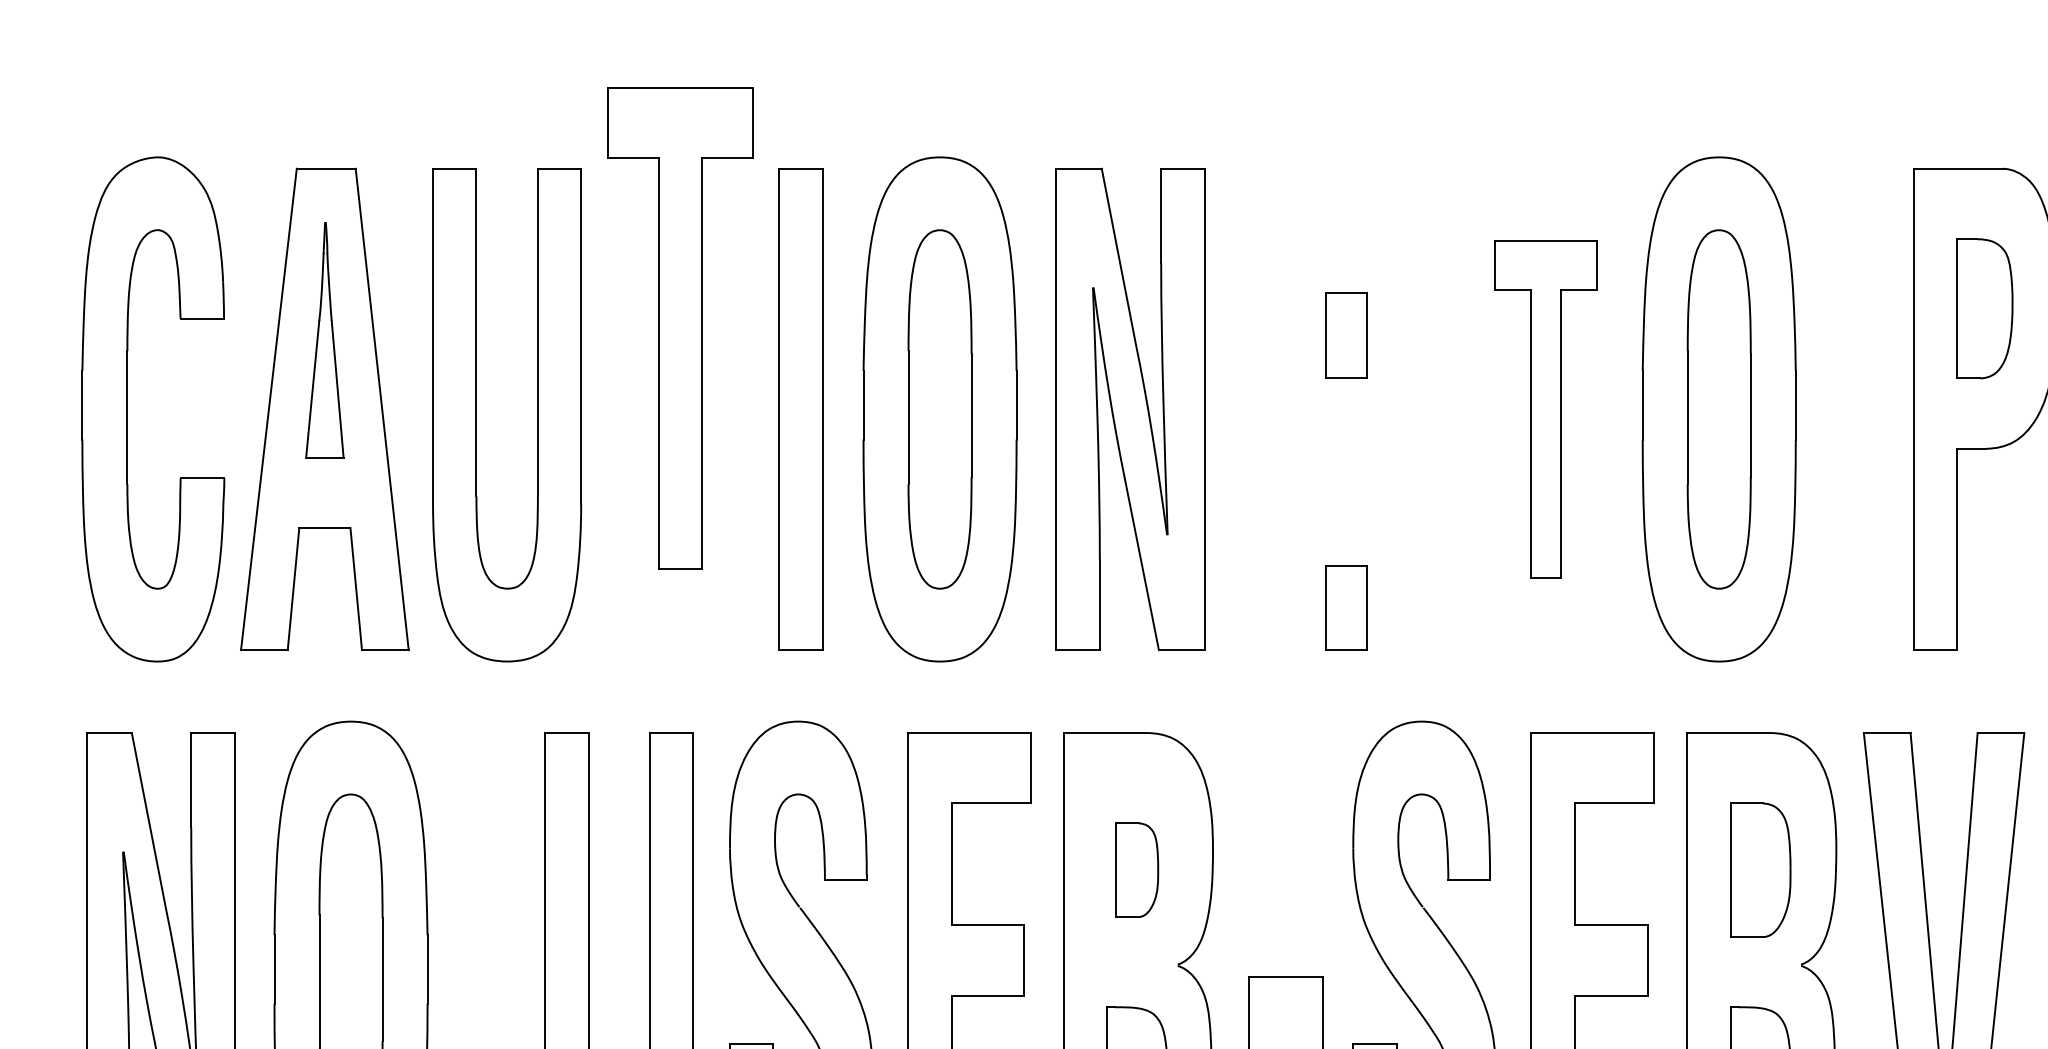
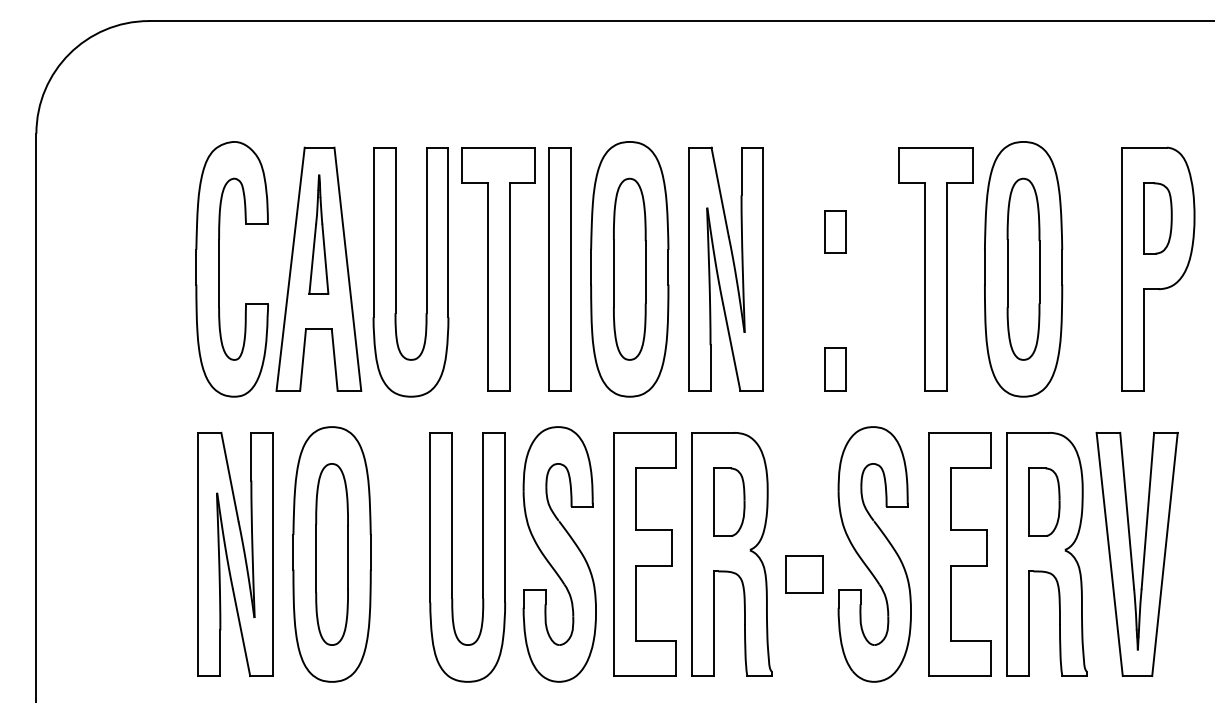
part: (680, 328) -> (498, 269), moved
part: (1544, 409) -> (935, 269), size x1.43
part: (1137, 868) -> (729, 501), size x1.43

